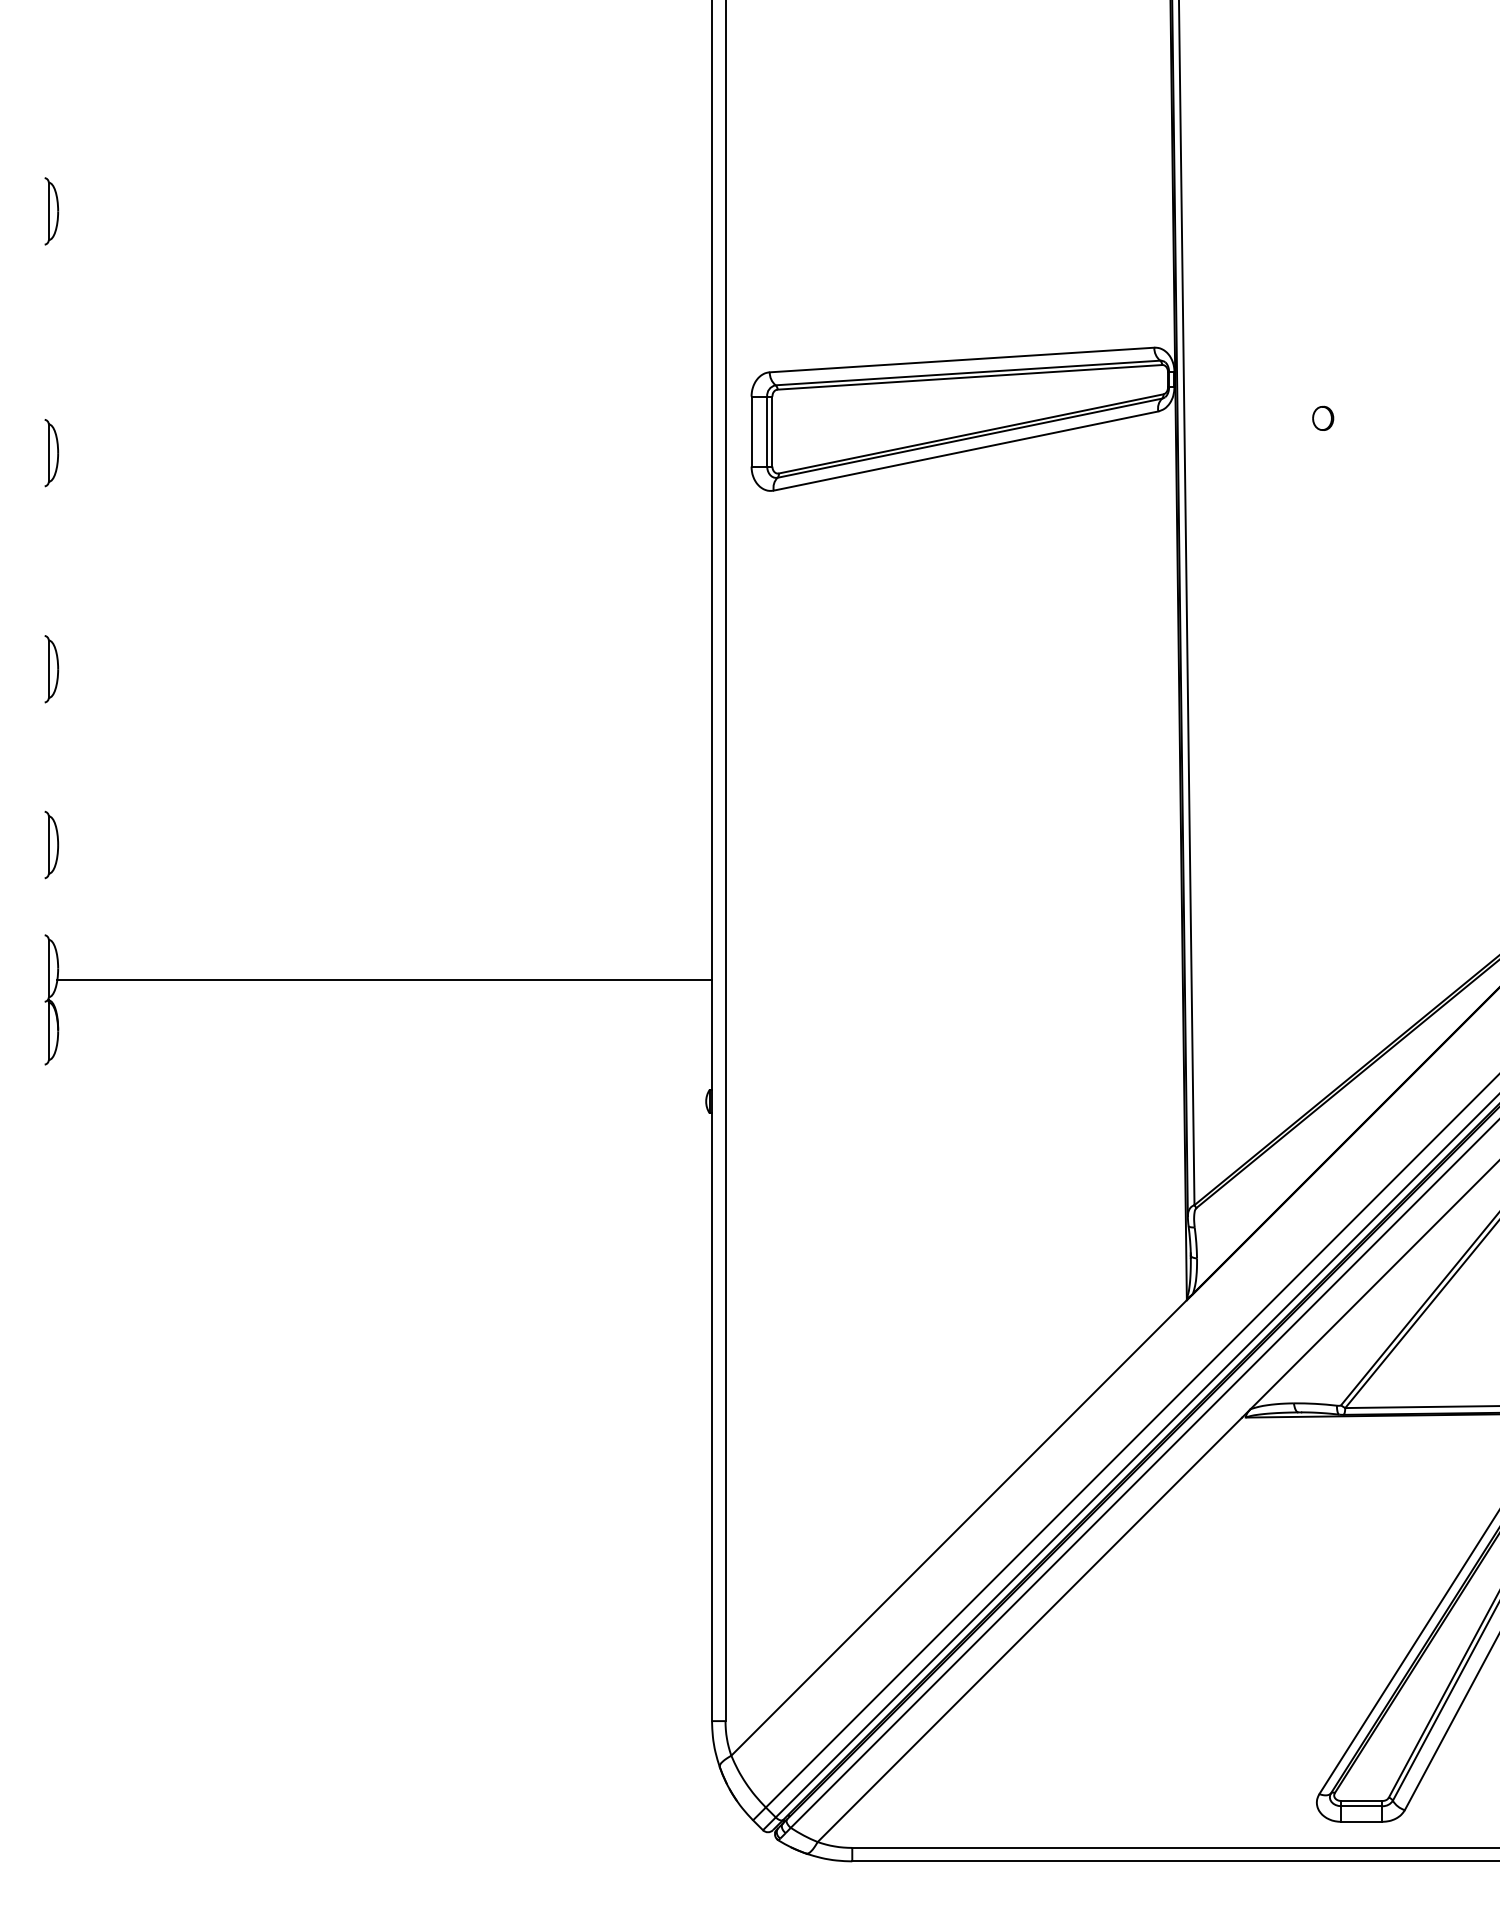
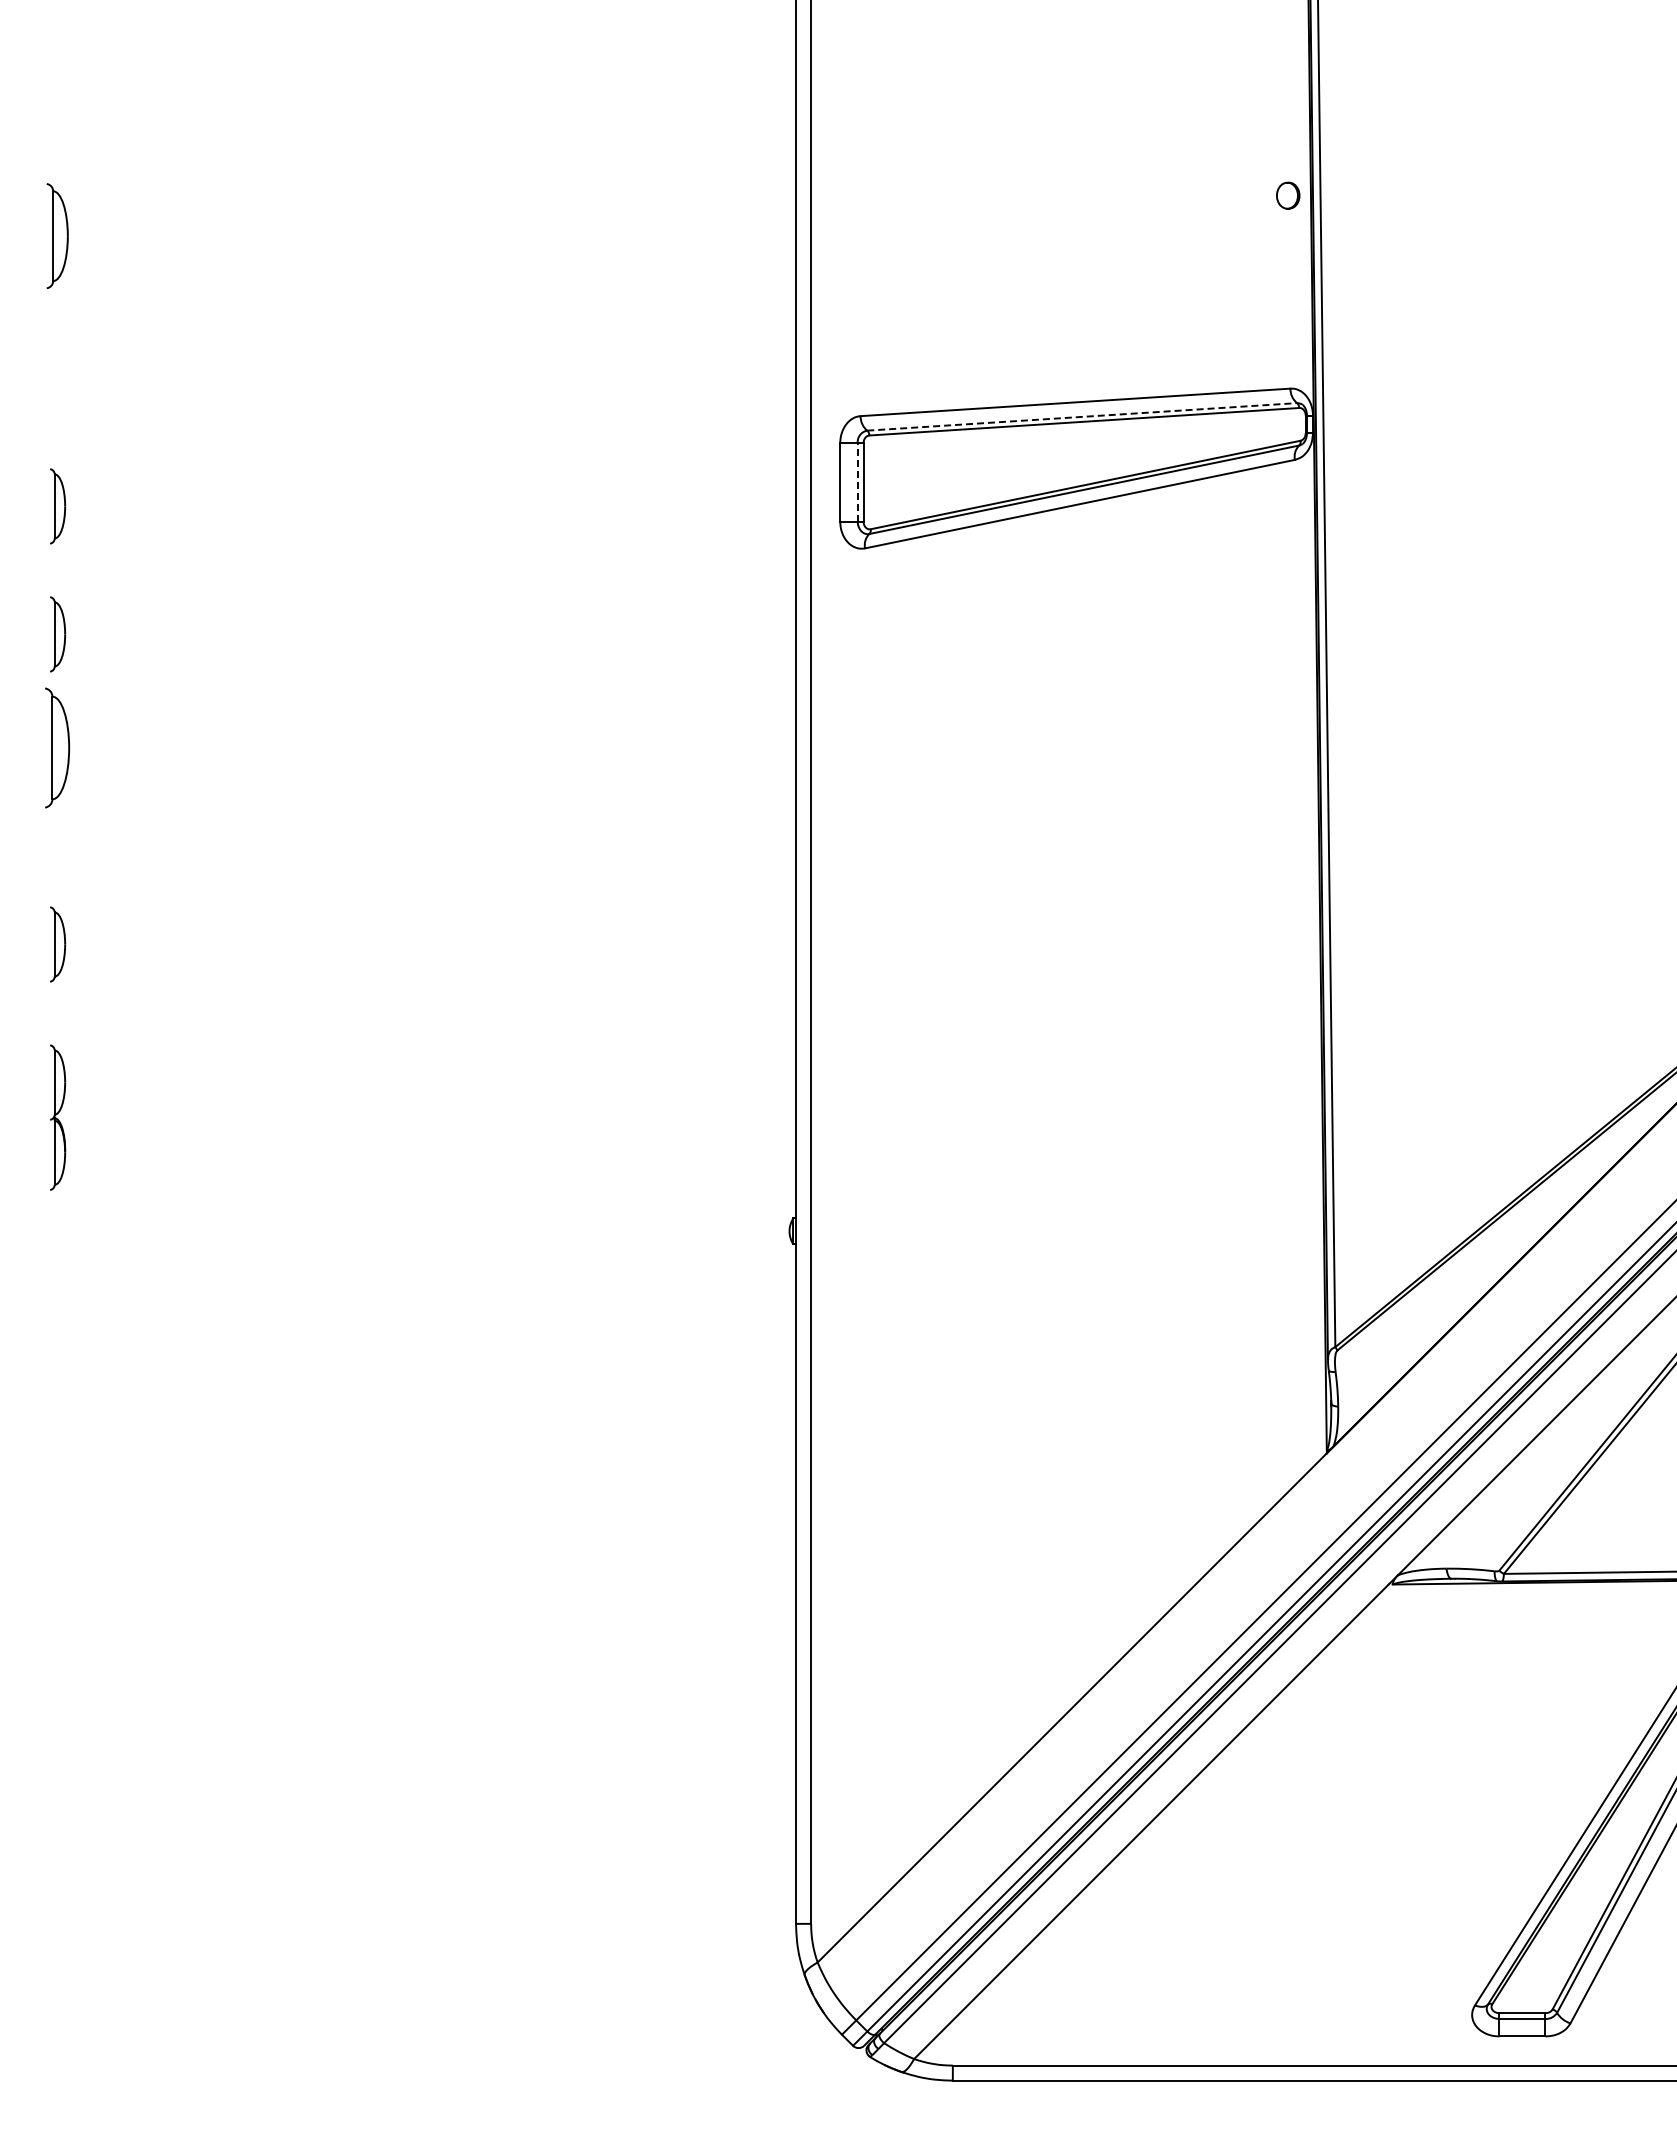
part: (52, 211) -> (58, 236), size x1.4
line: (968, 372) -> (1082, 416), solid -> dashed
part: (1323, 418) -> (1288, 195), moved
line: (766, 430) -> (857, 481), solid -> dashed
part: (52, 567) -> (58, 634), added
part: (52, 668) -> (58, 747), size x1.6
line: (385, 980) -> (430, 1095), removed

